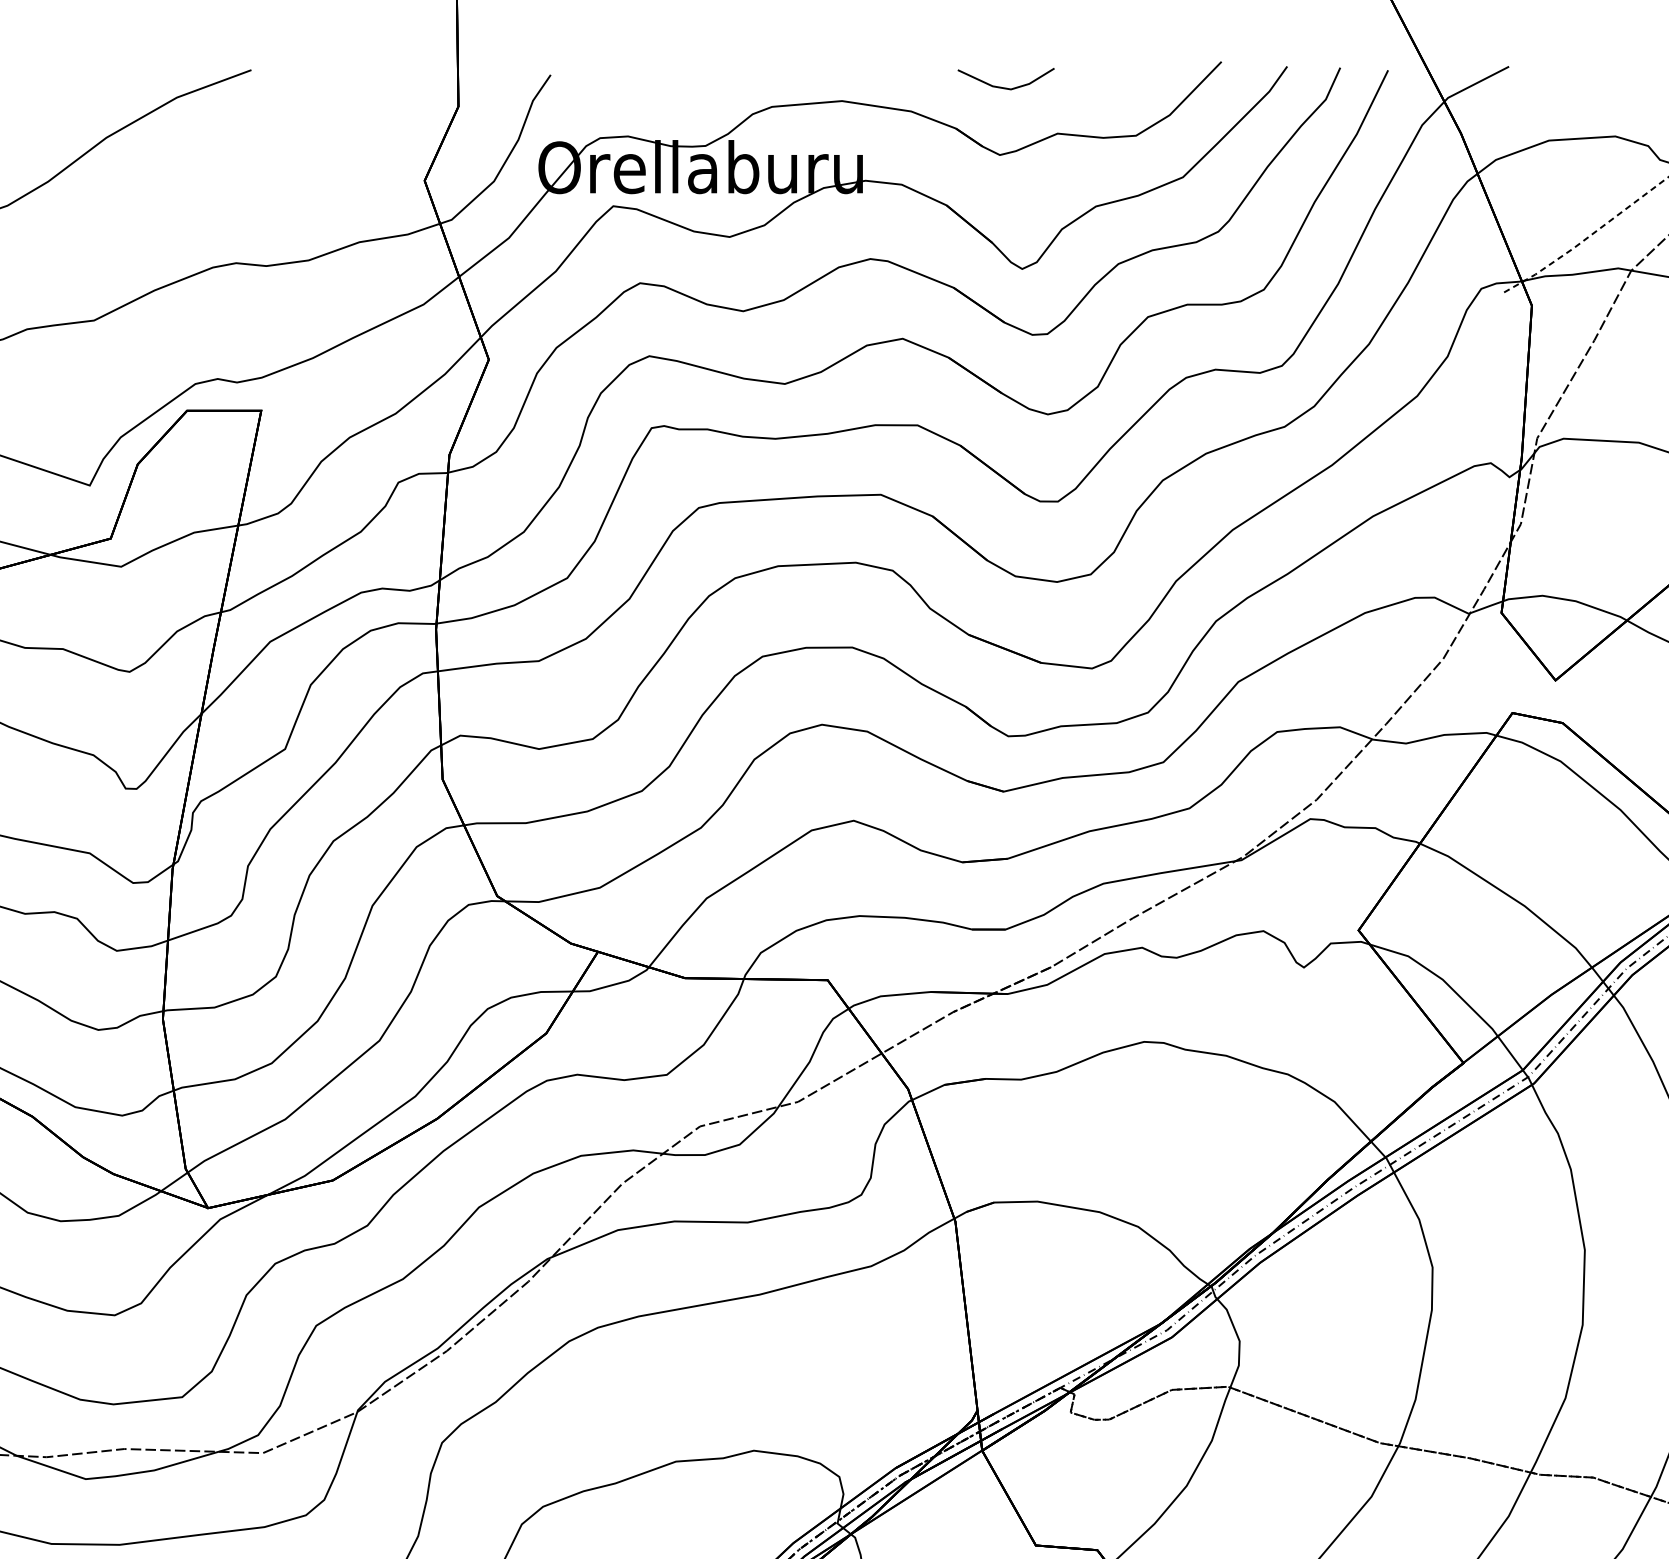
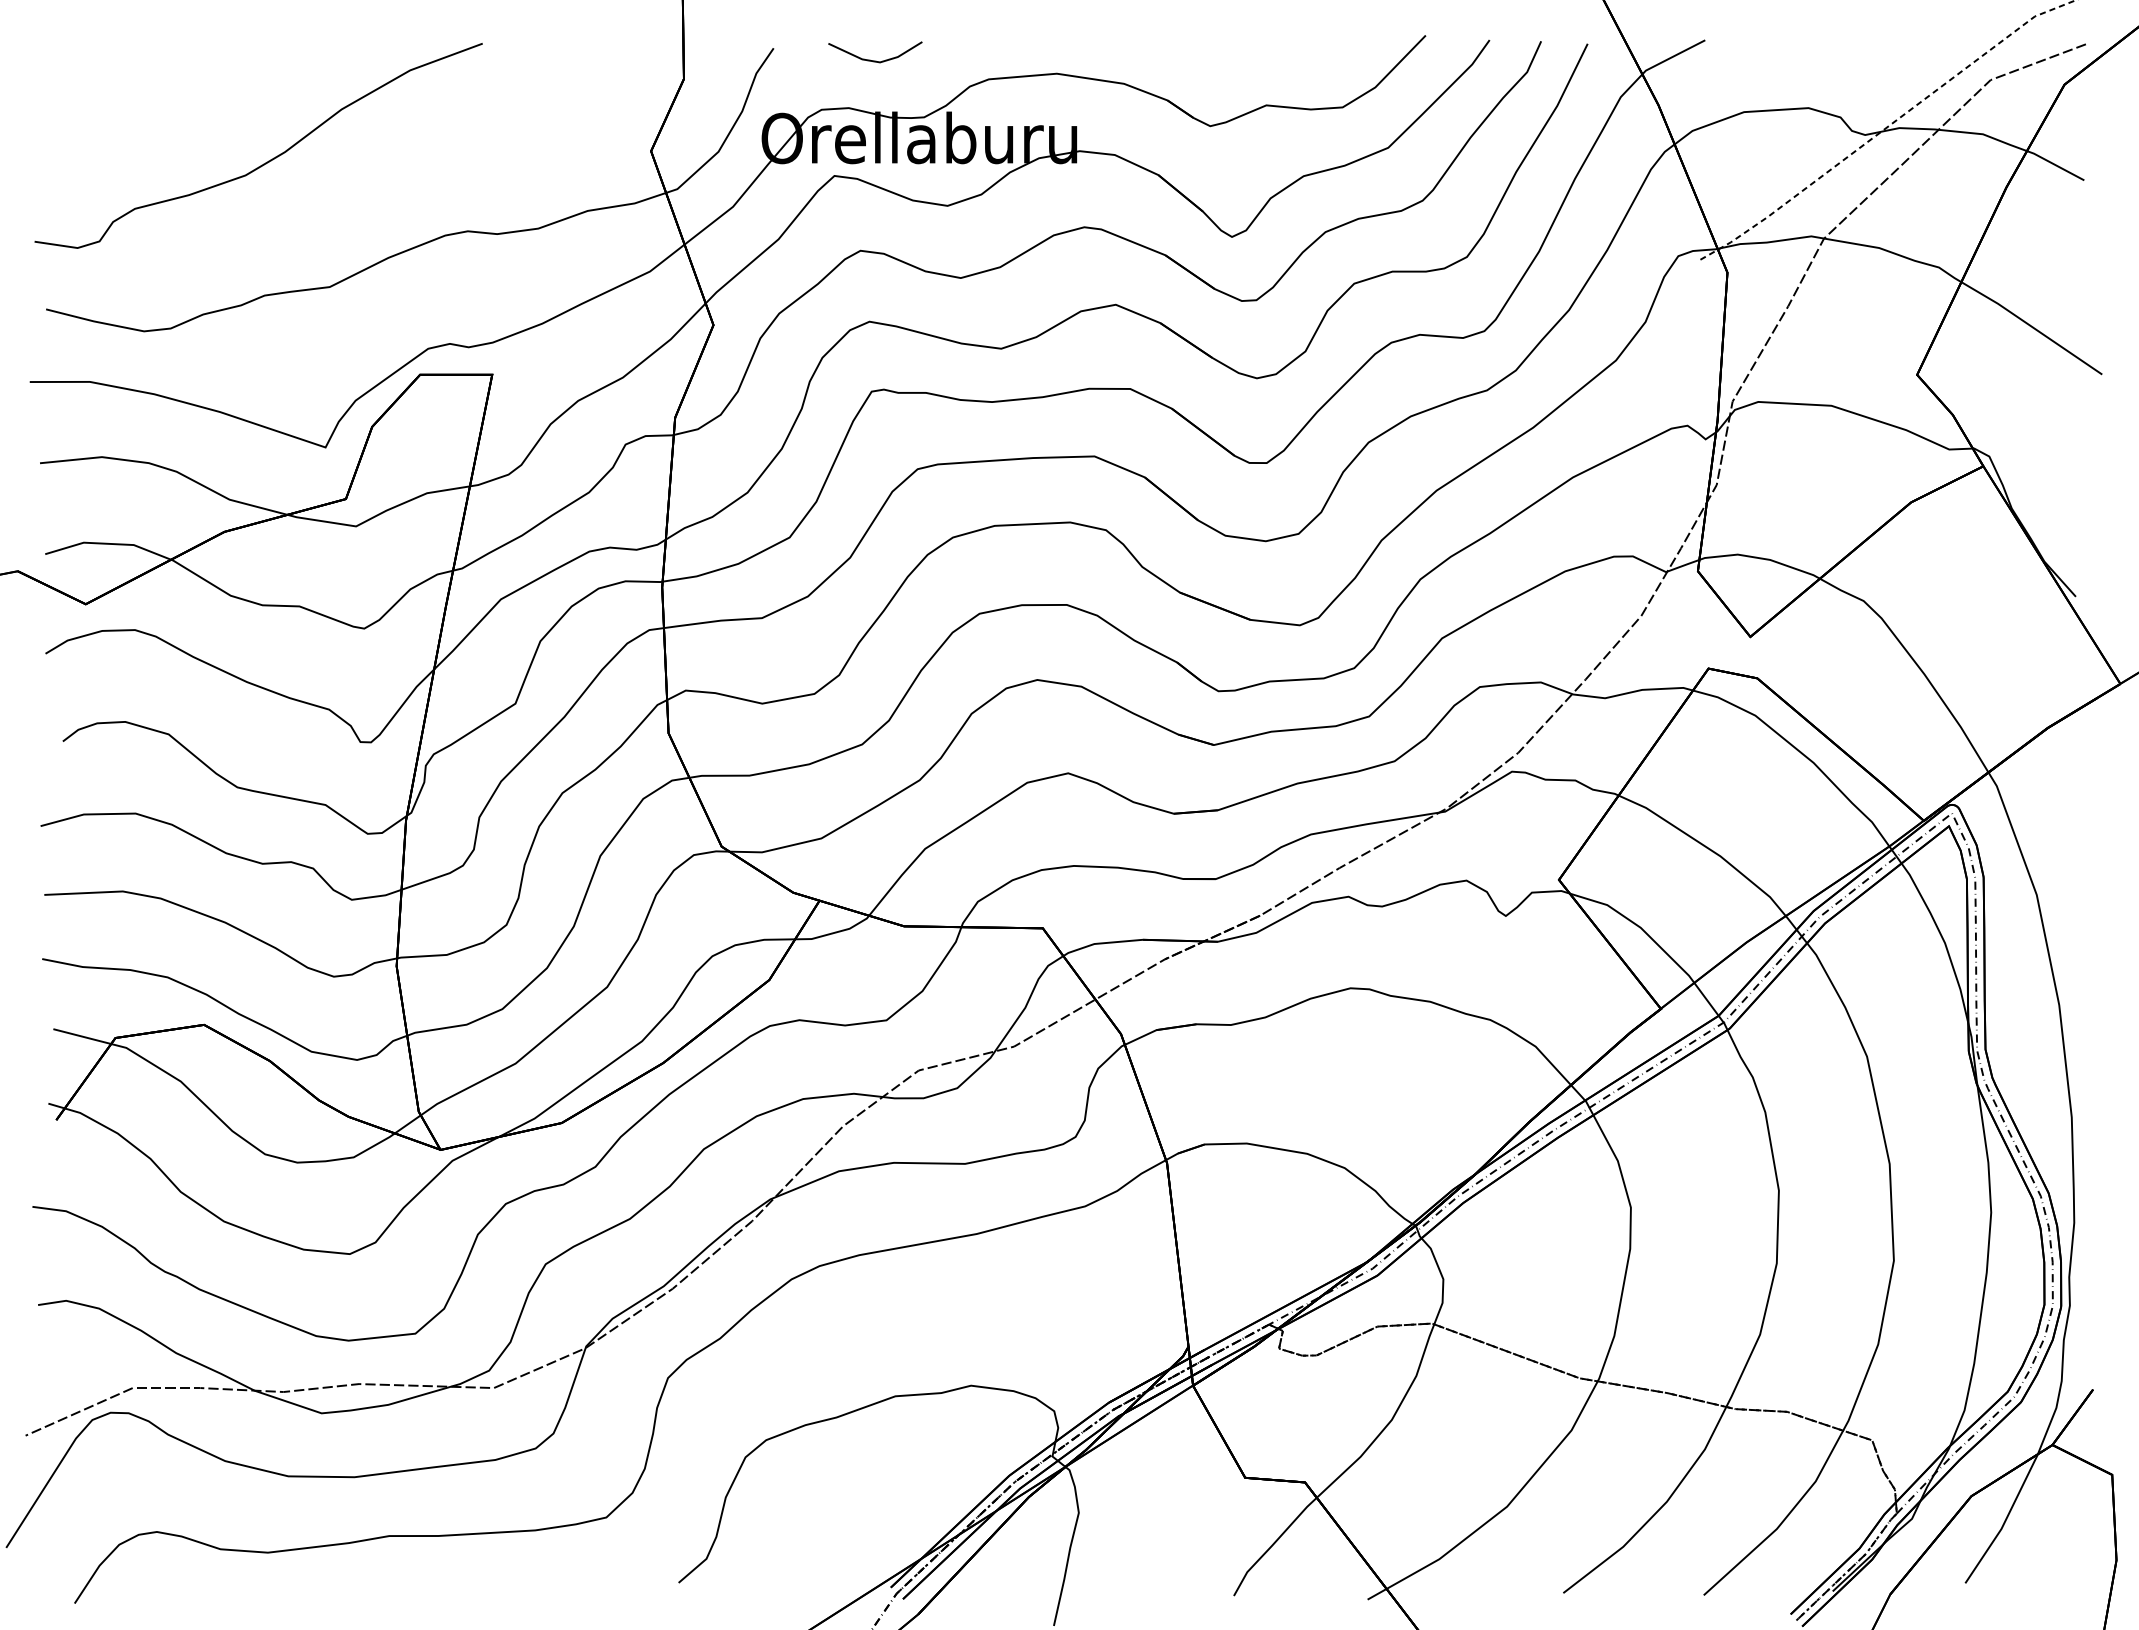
line: (1006, 87) -> (875, 60), moved

